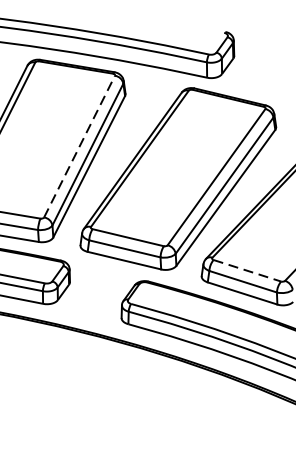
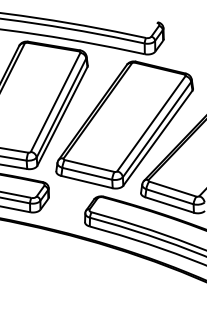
line: (79, 145) -> (55, 101), dashed -> solid
line: (246, 271) -> (172, 189), dashed -> solid

